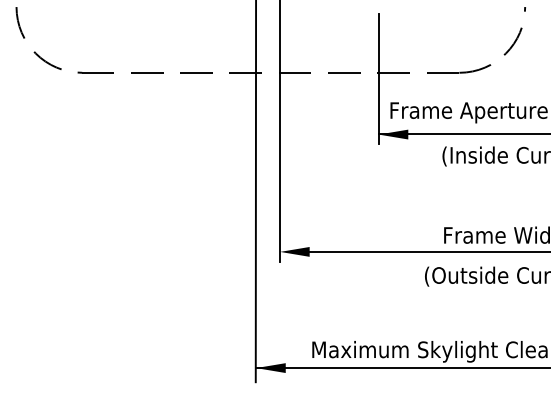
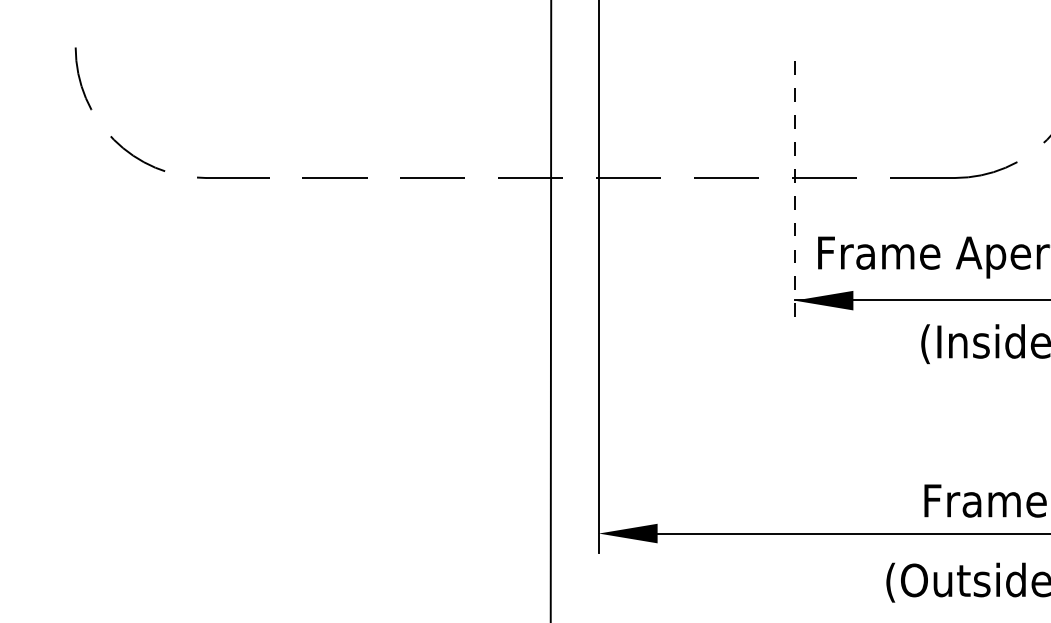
line: (378, 79) -> (794, 191), solid -> dashed

